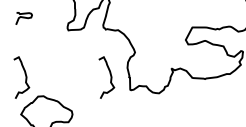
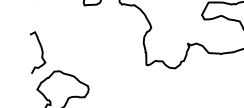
curve: (110, 77) -> (126, 52), removed

